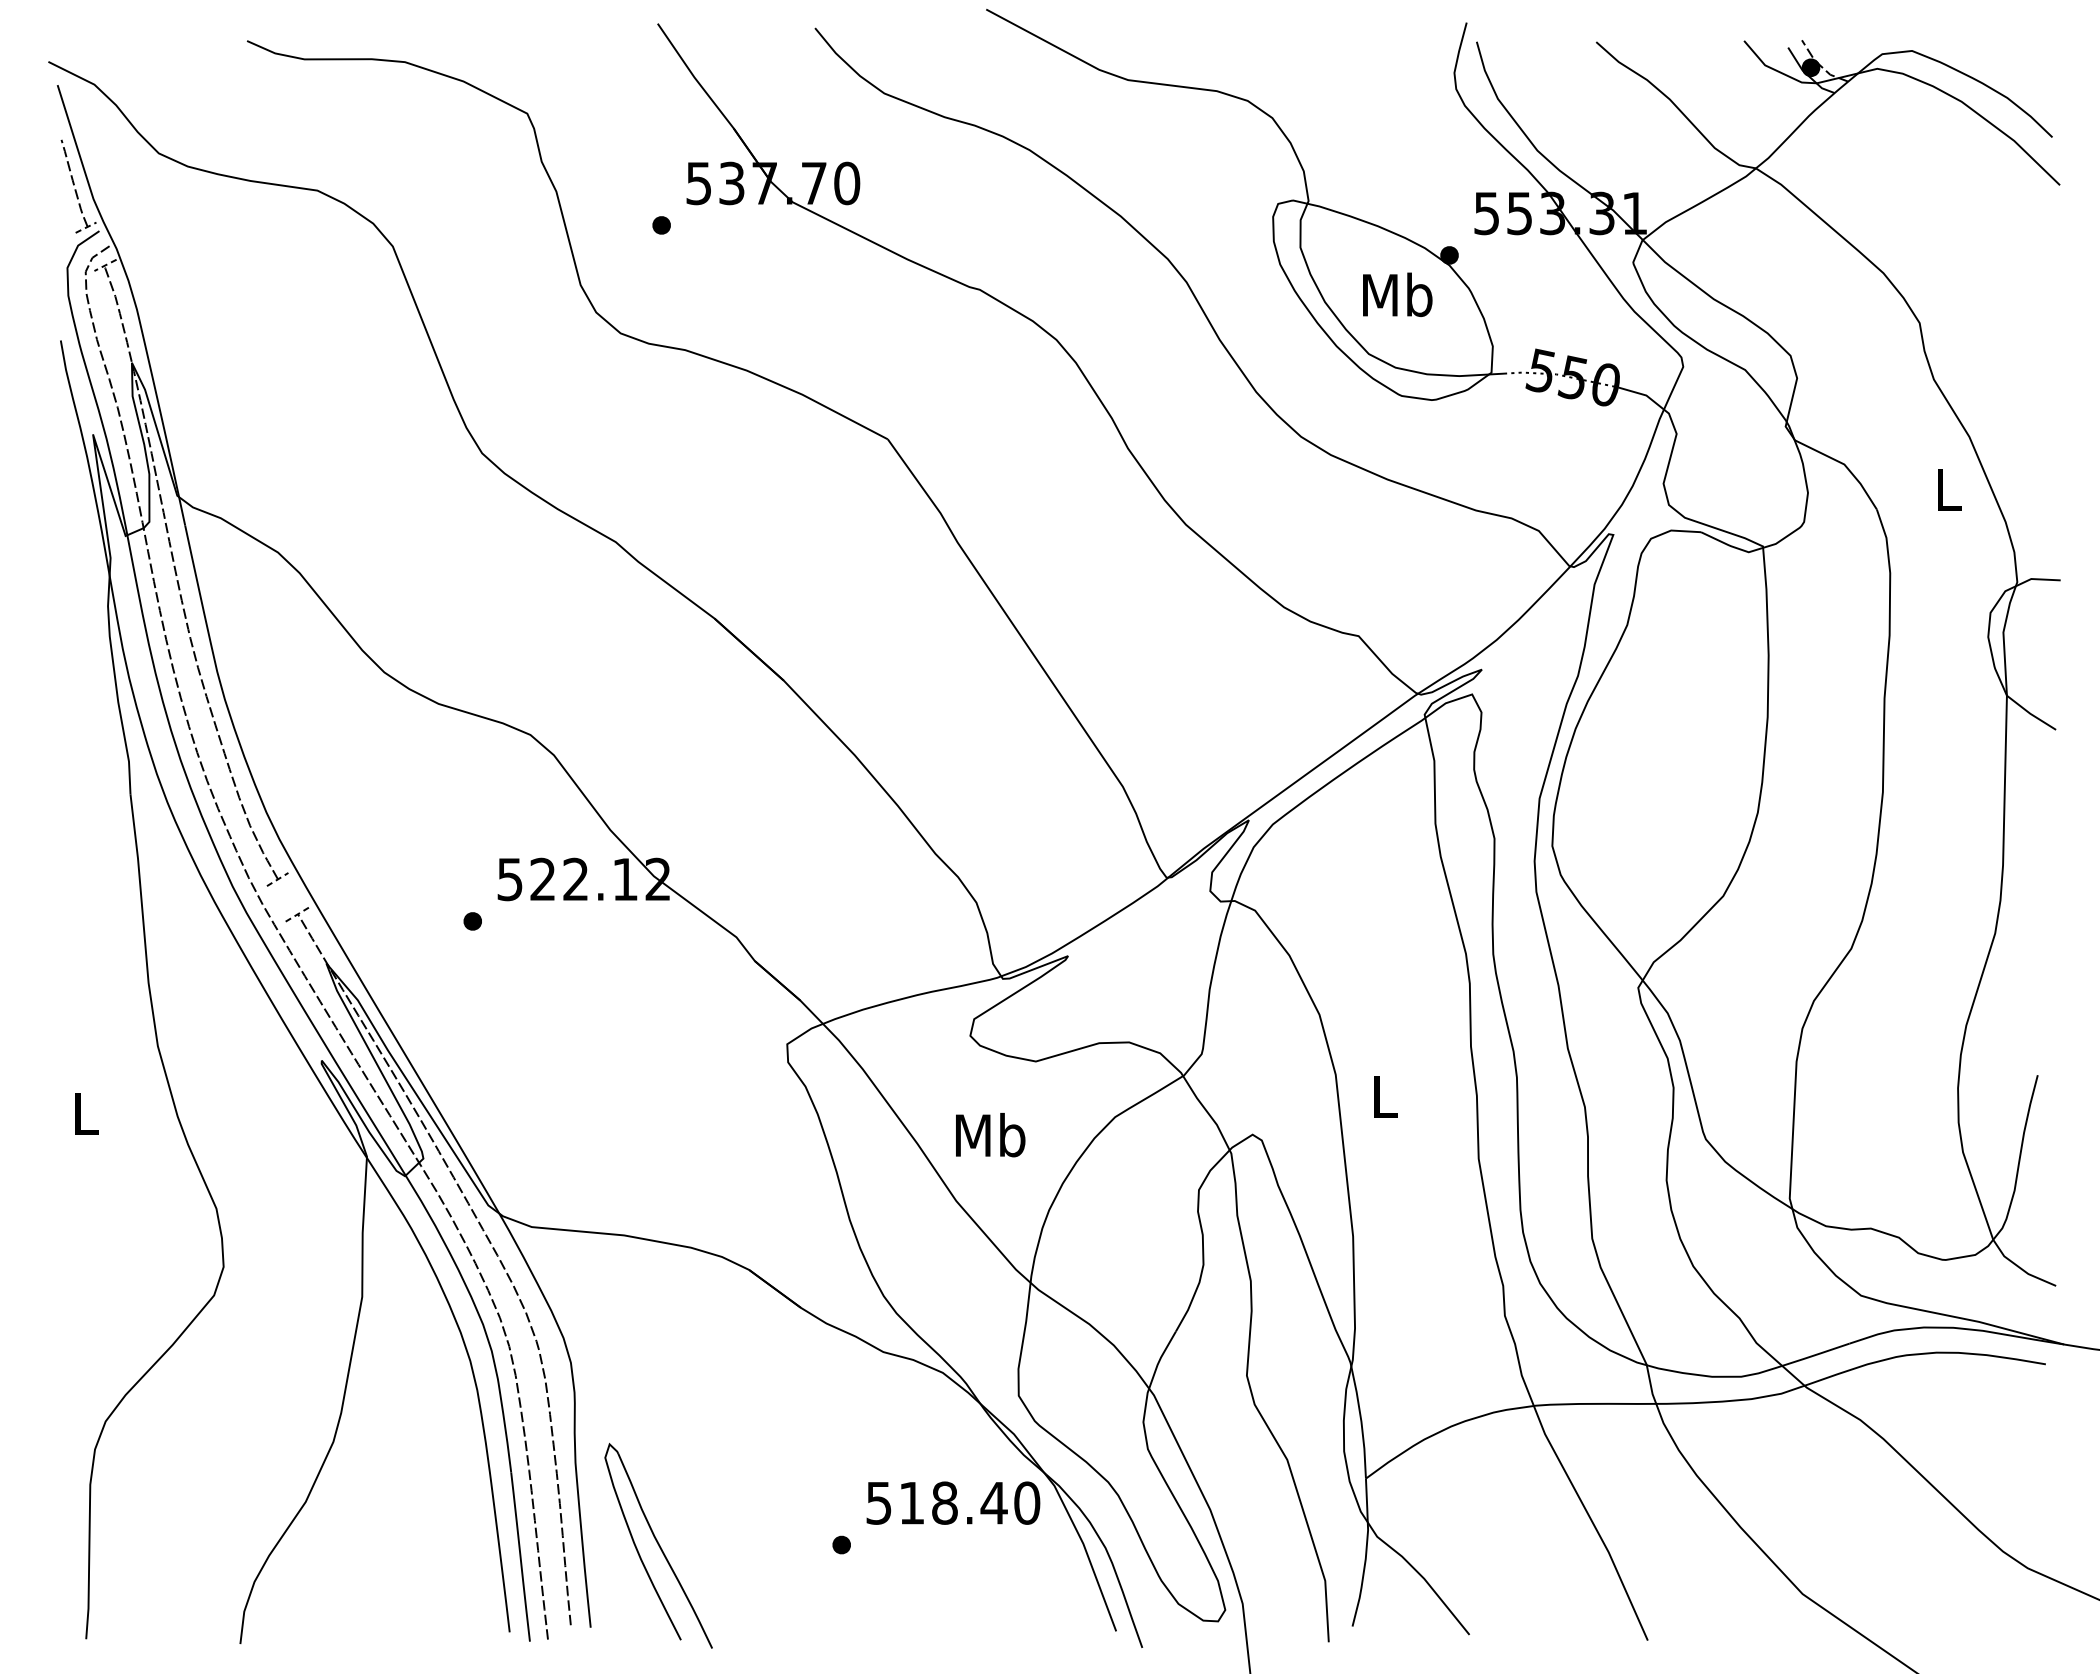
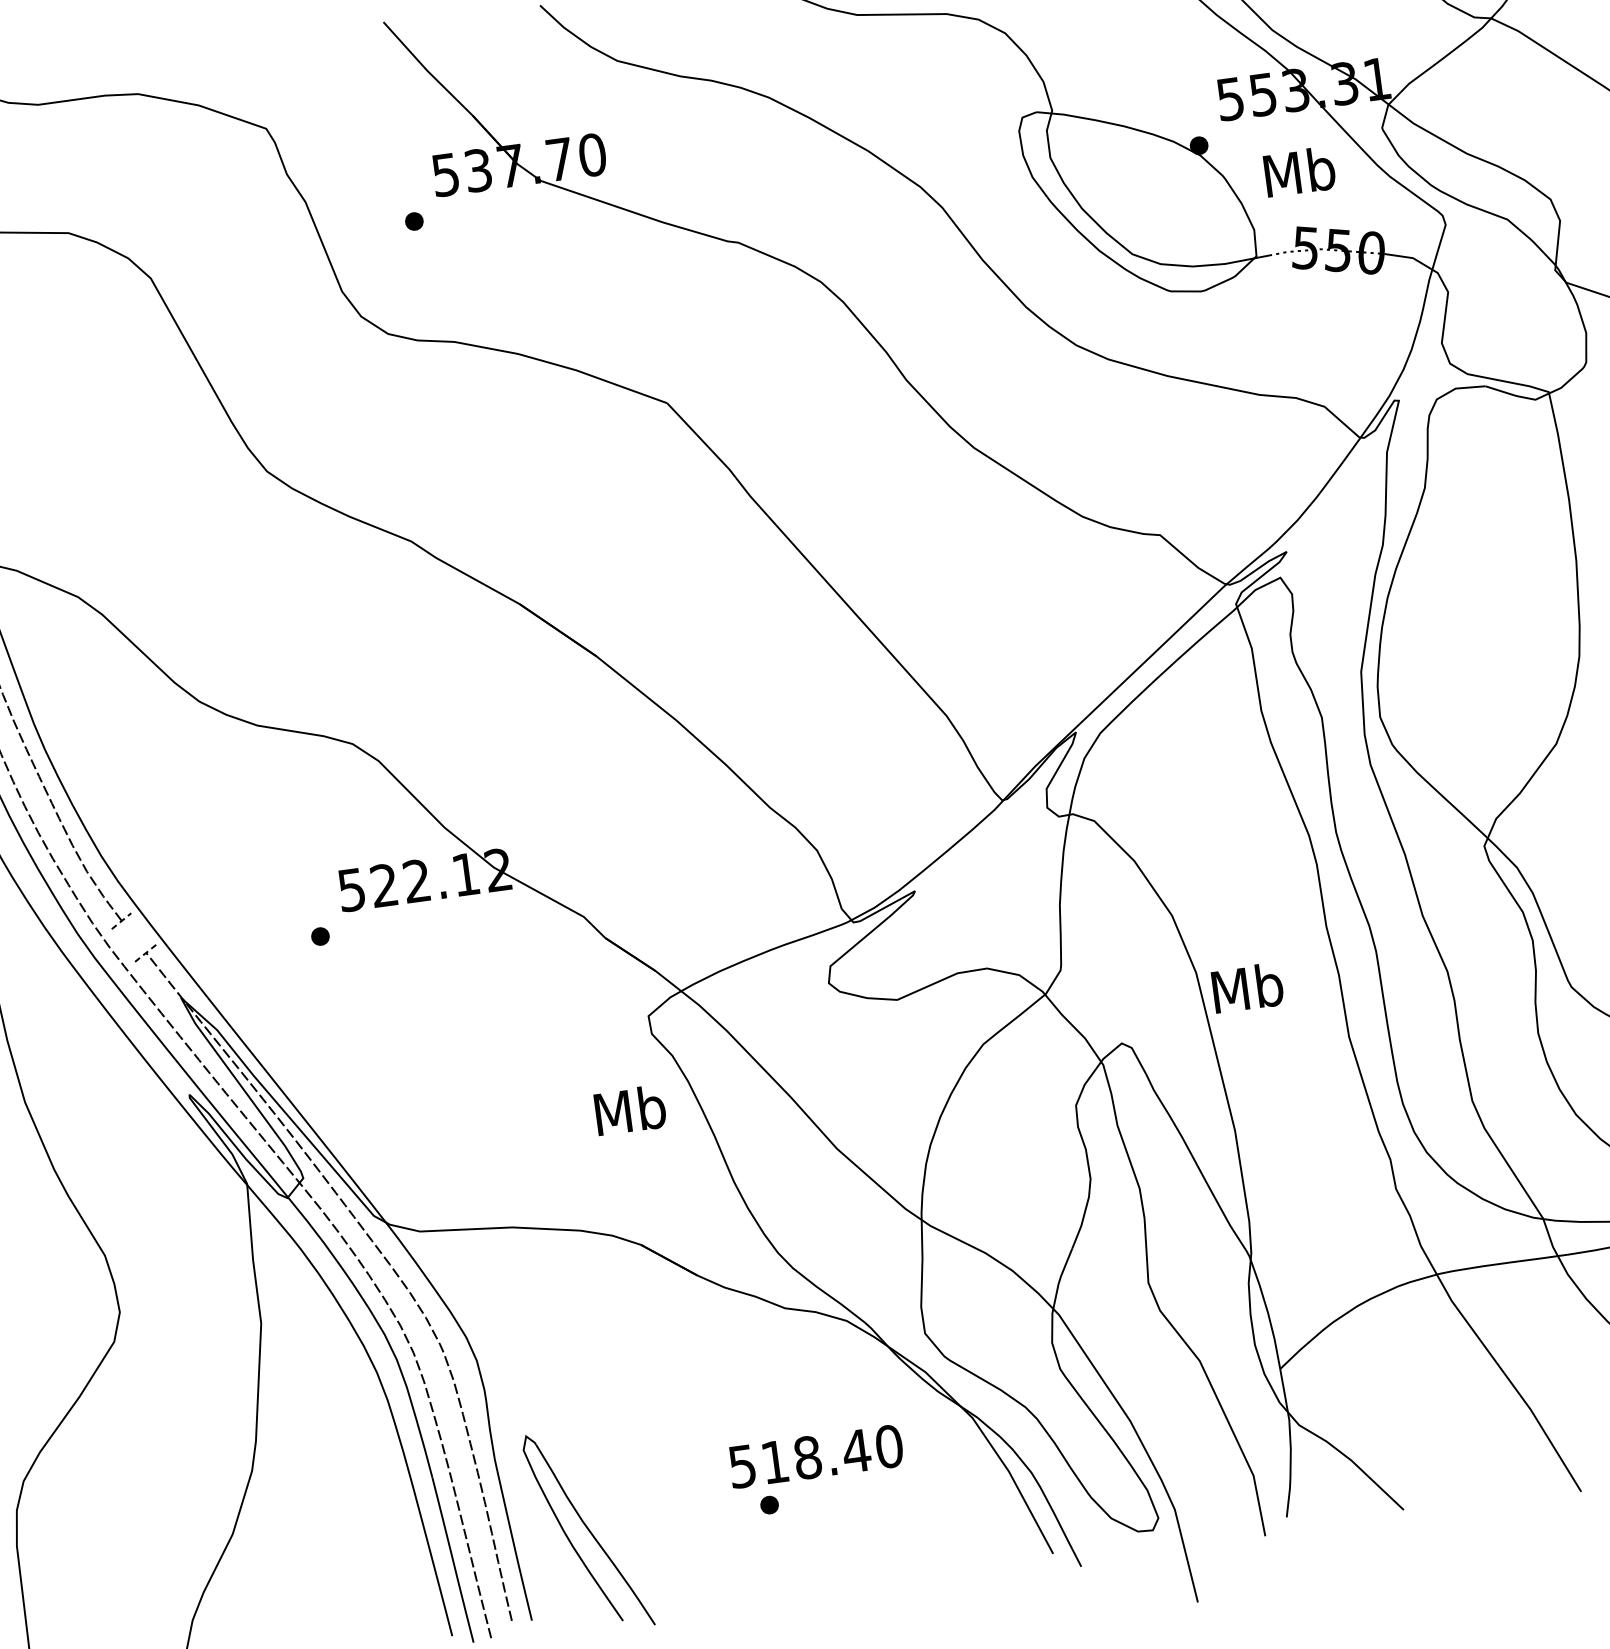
text: (1397, 294) -> (1299, 171), moved
text: (1384, 1096) -> (1247, 987), L -> Mb
text: (990, 1135) -> (630, 1110), moved
text: (953, 1502) -> (816, 1455), moved

